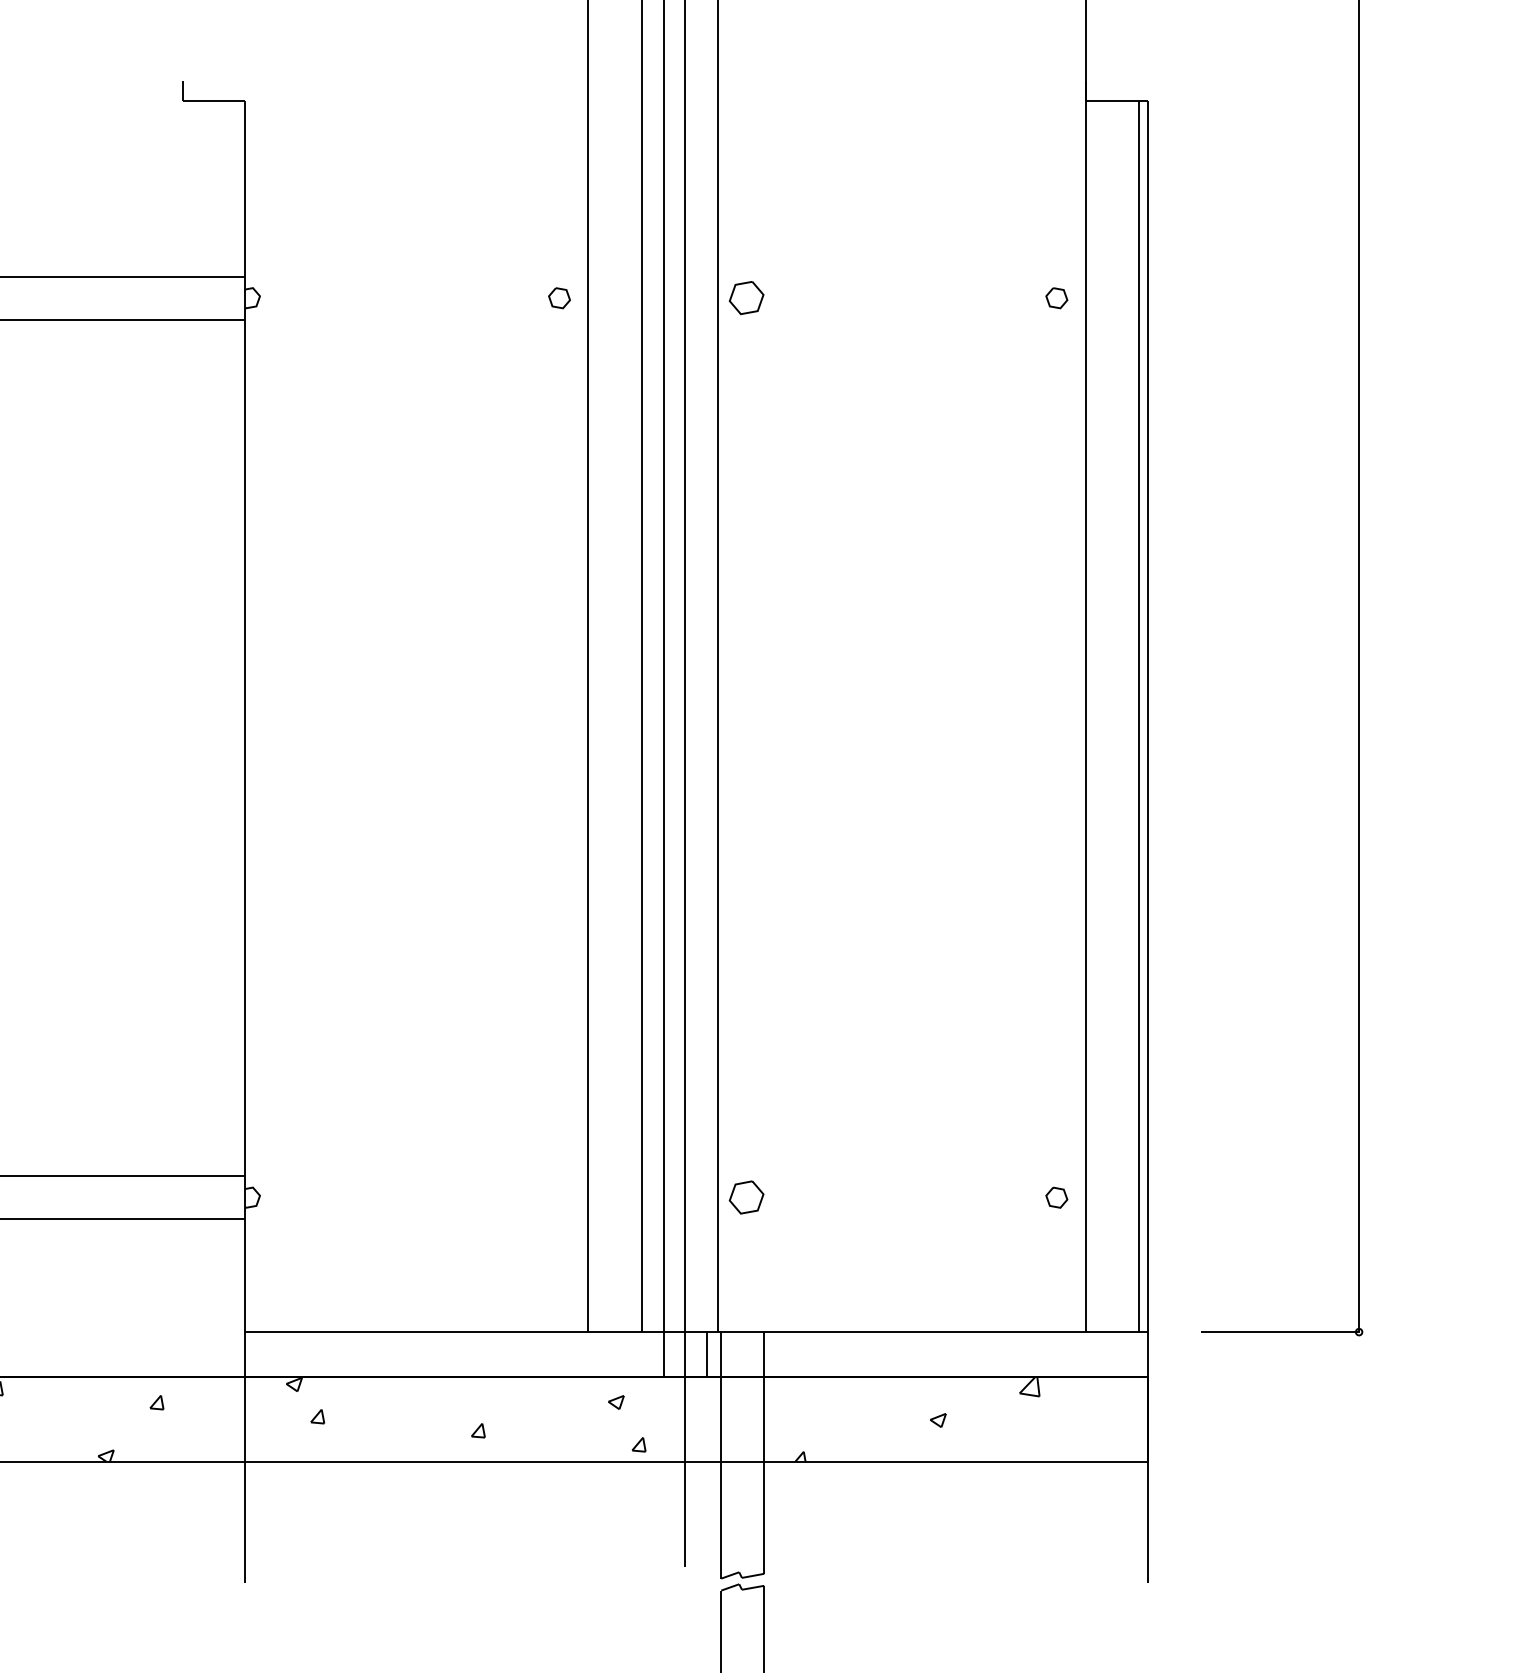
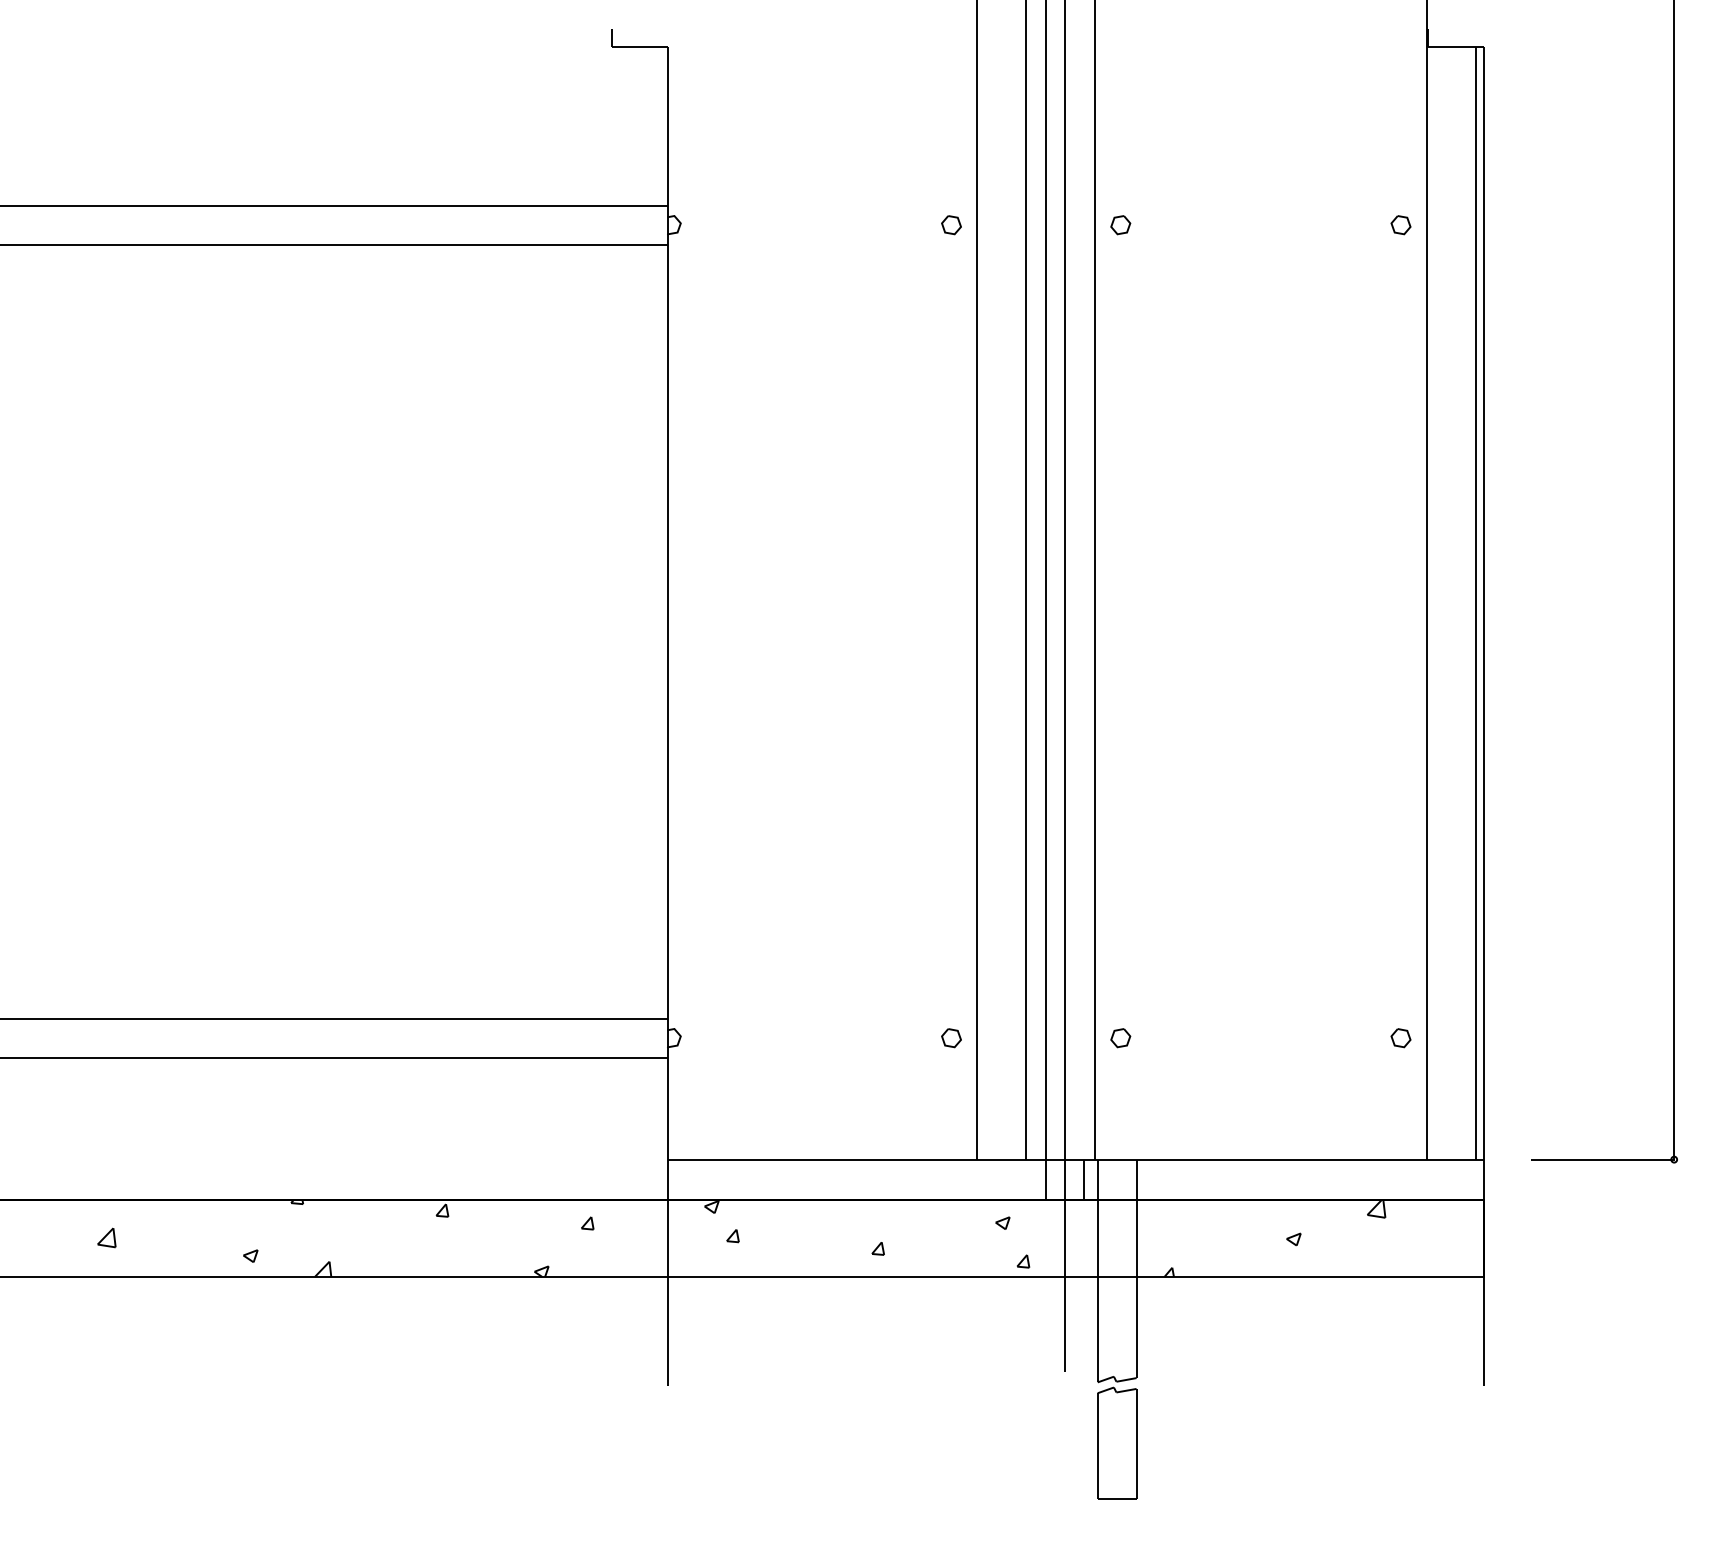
part: (746, 298) -> (1120, 225), size x0.62
part: (559, 1198) -> (951, 1038), added
part: (746, 1198) -> (1120, 1038), size x0.62

